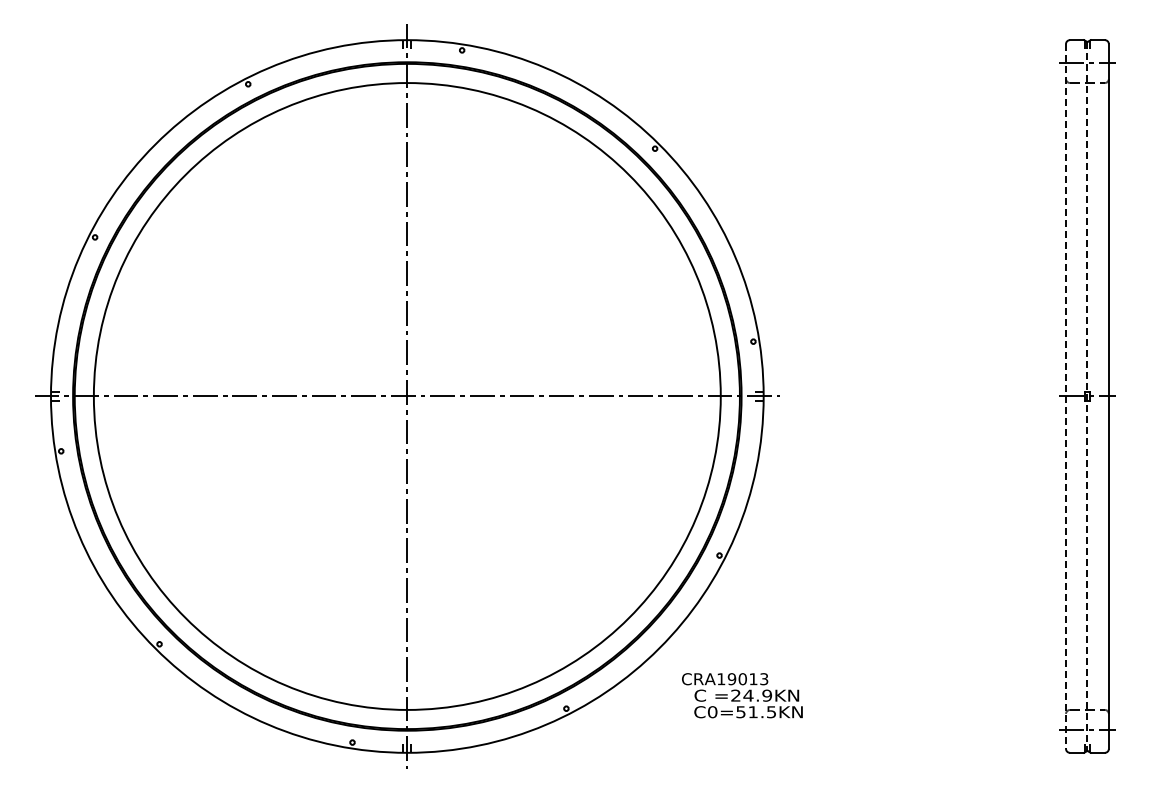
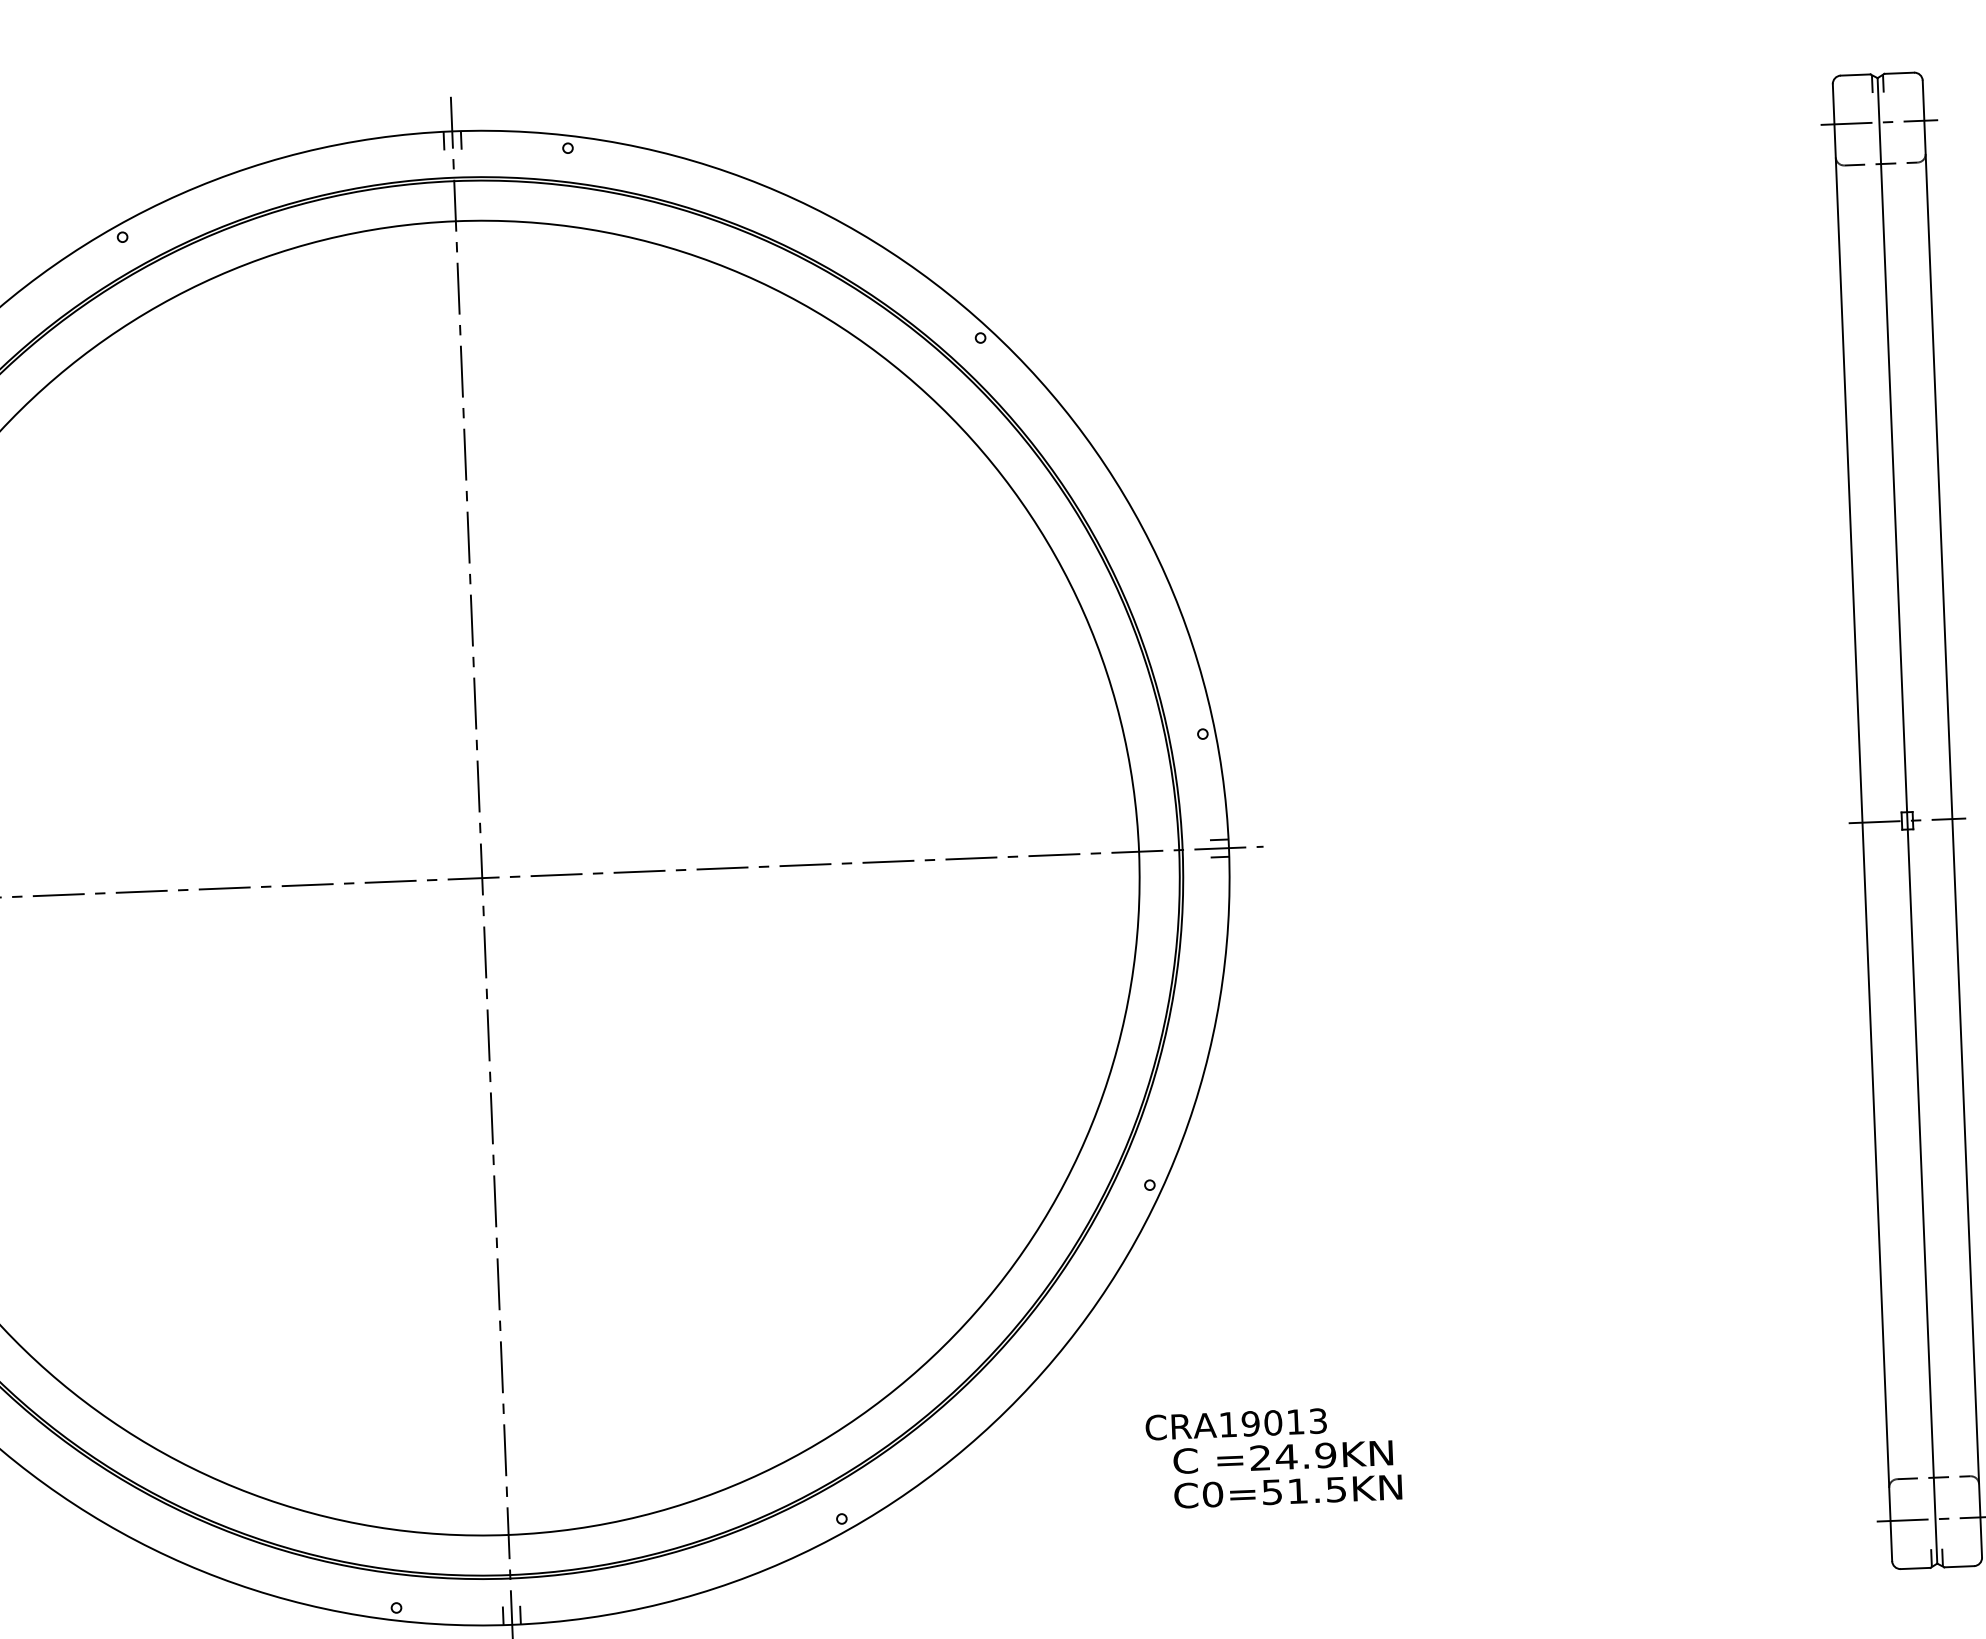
line: (1066, 396) -> (1863, 822), dashed -> solid
line: (1087, 396) -> (1907, 820), dashed -> solid
text: (742, 695) -> (1274, 1457), moved

